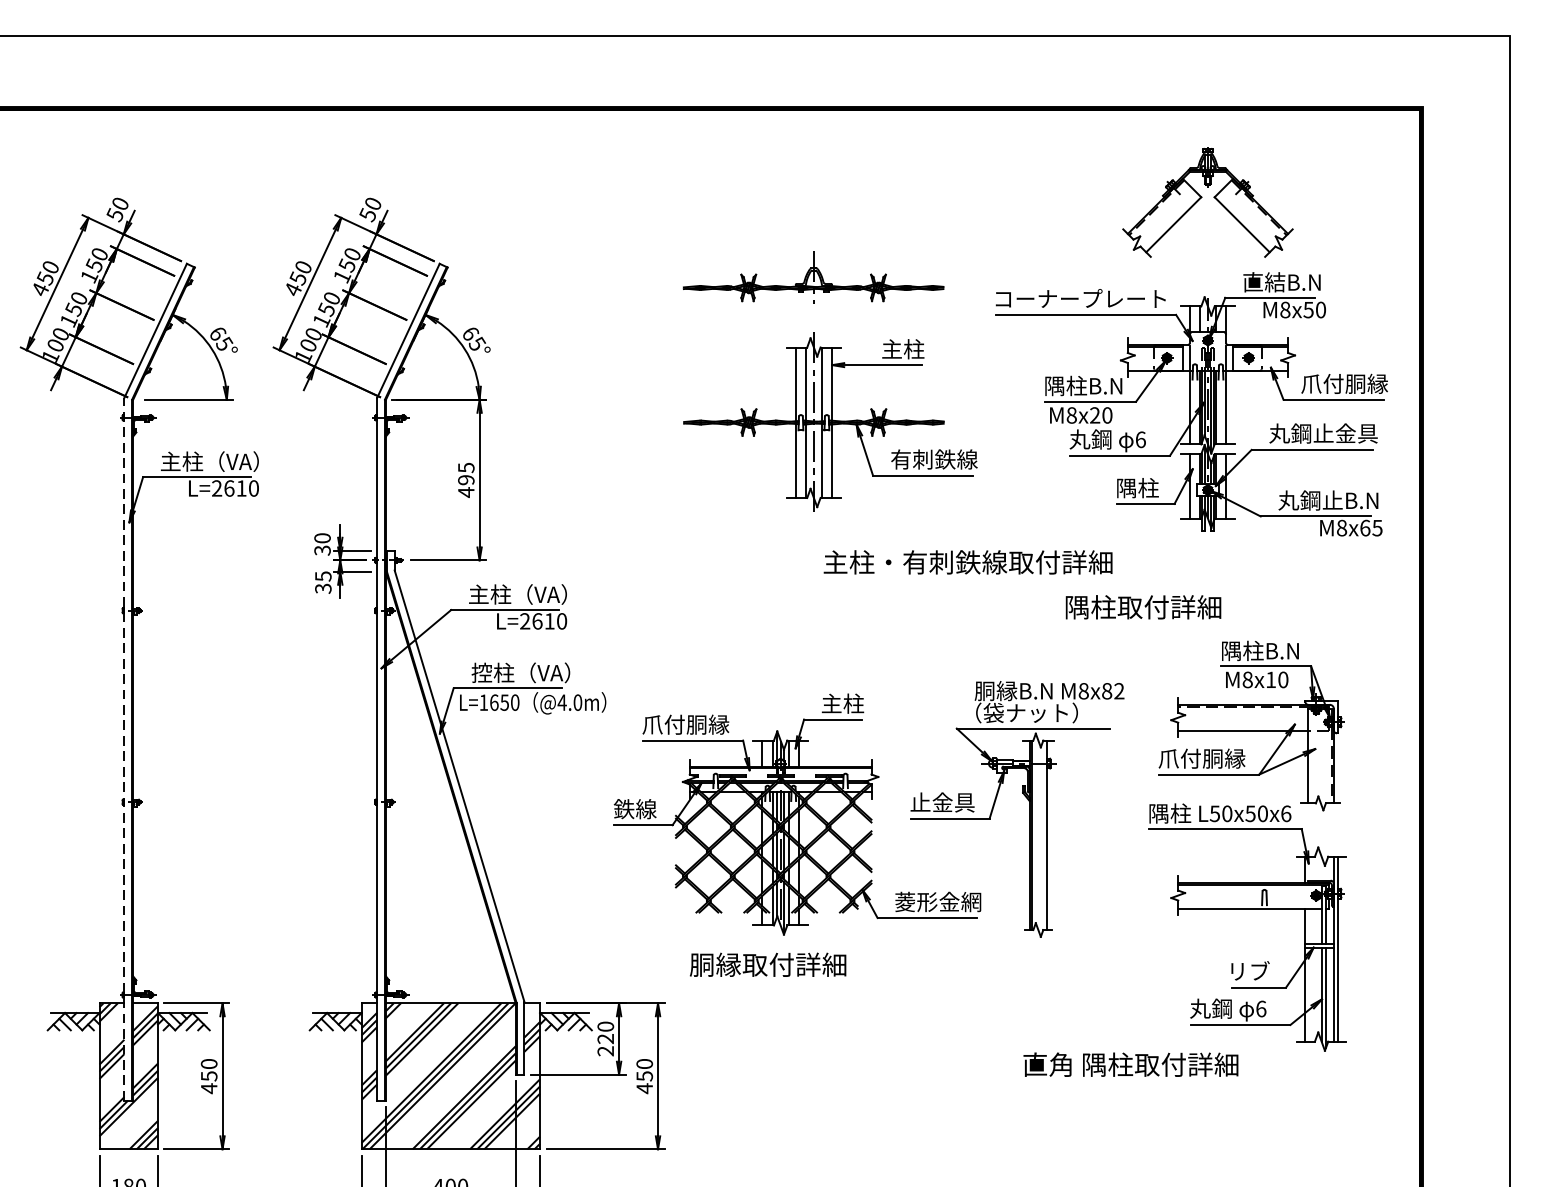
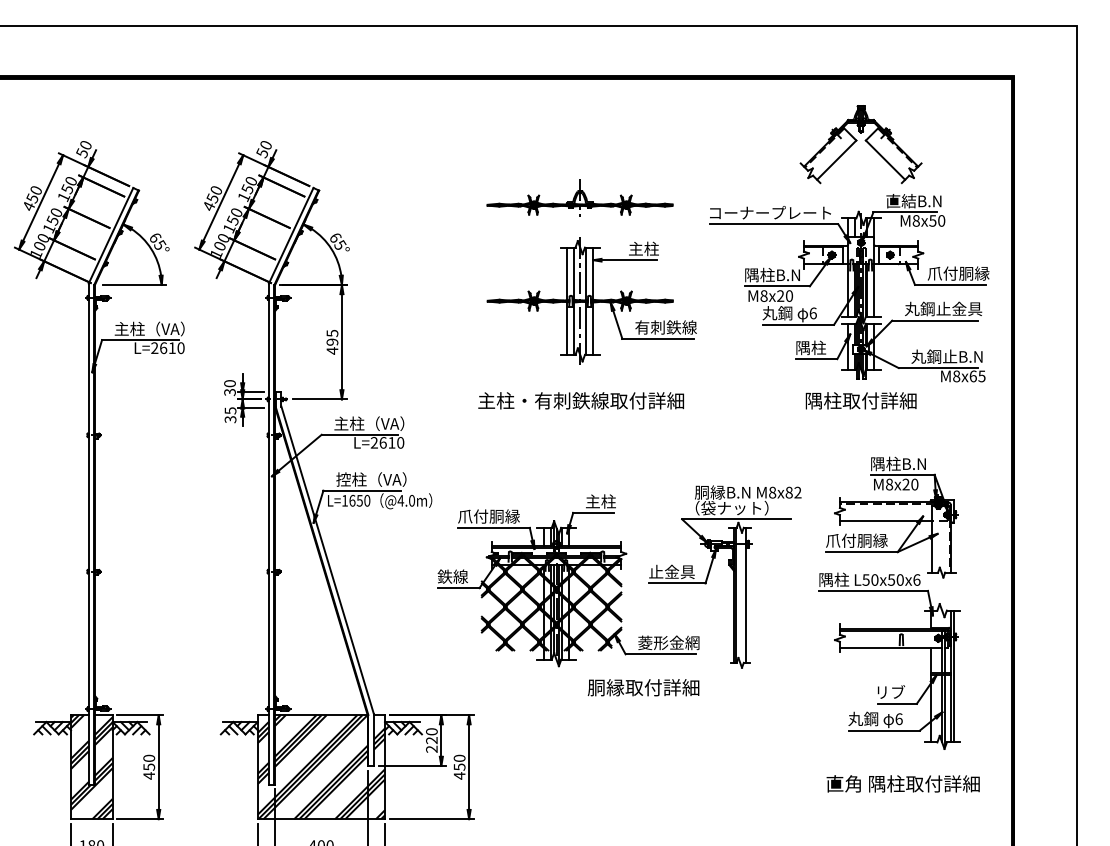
text: (967, 561) -> (580, 400), moved
text: (1142, 606) -> (860, 400), moved
text: (1270, 679) -> (905, 484), M8x10 -> M8x20
line: (124, 748) -> (88, 533), dashed -> solid
text: (767, 964) -> (643, 687), moved
text: (1129, 1064) -> (902, 783), moved

